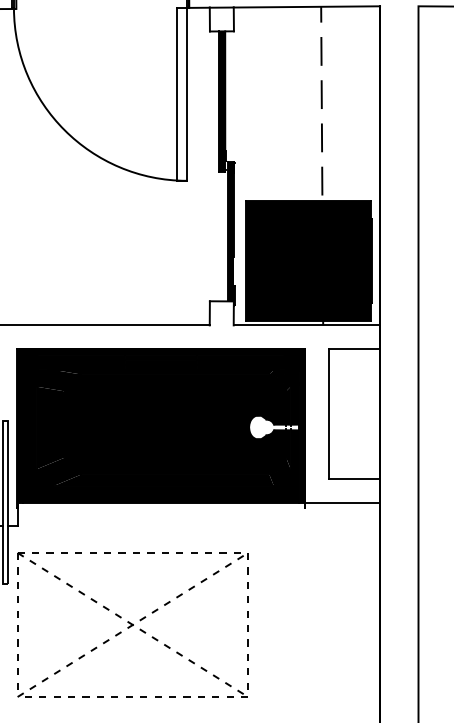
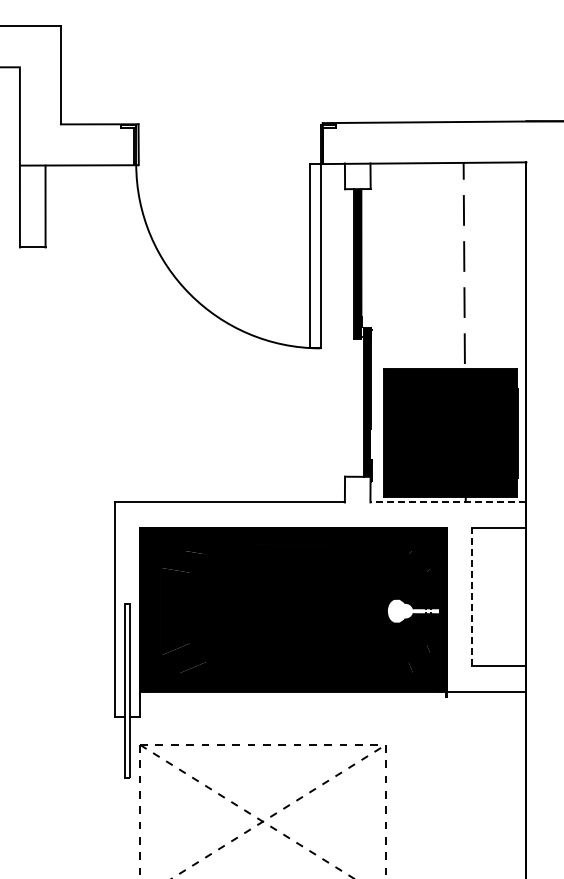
line: (306, 325) -> (448, 502), solid -> dashed
line: (329, 413) -> (472, 596), solid -> dashed

